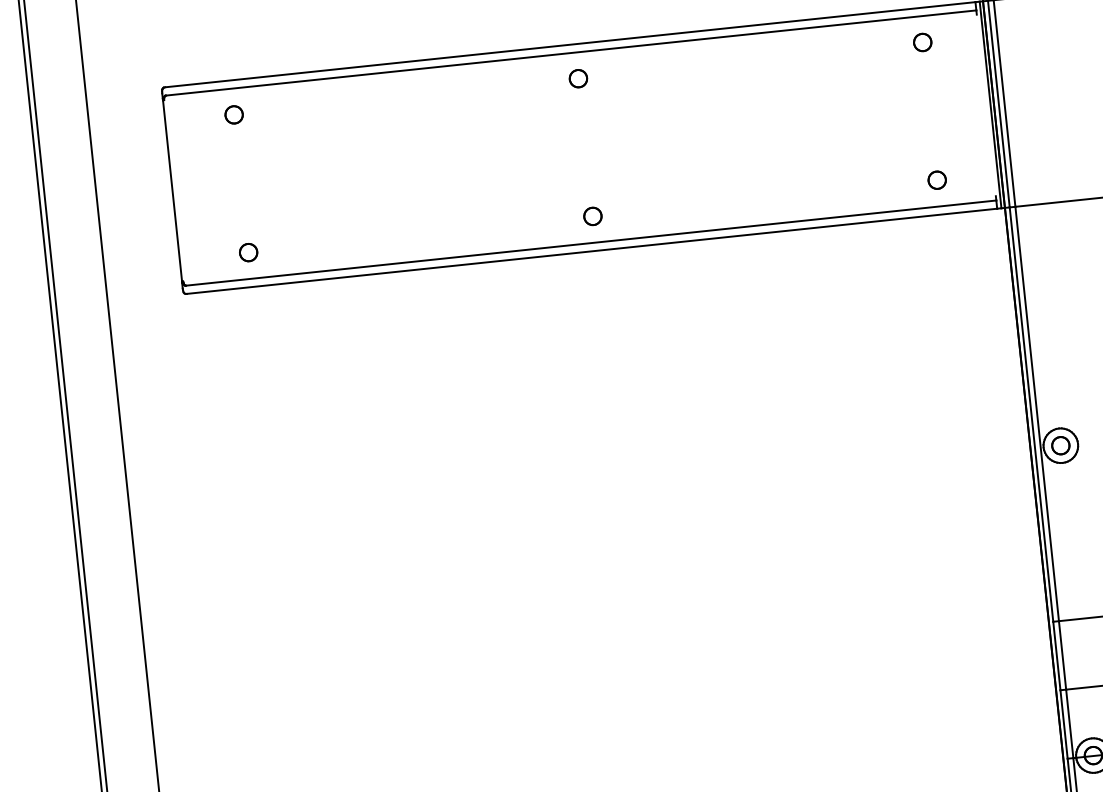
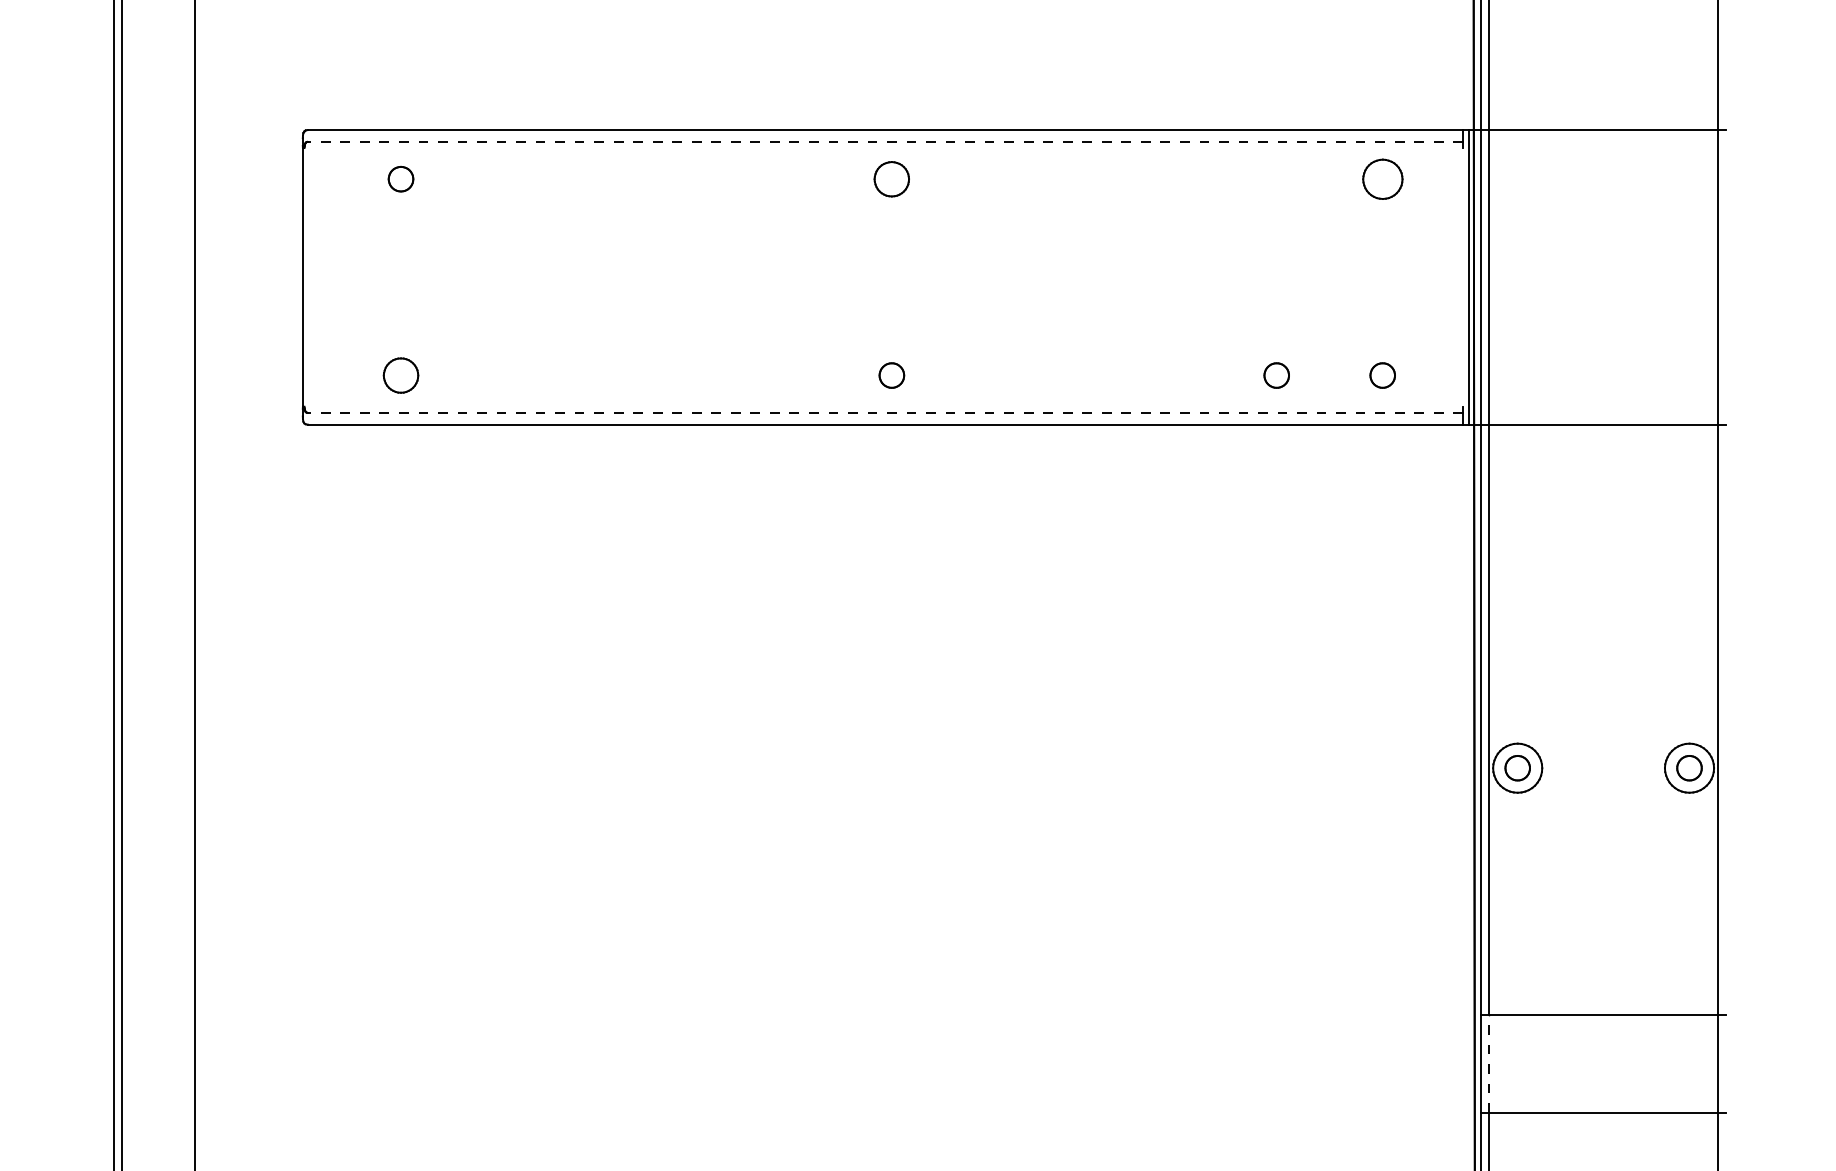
part: (922, 42) -> (1382, 178), size x1.6
line: (571, 52) -> (885, 141), solid -> dashed
part: (578, 78) -> (891, 178), size x1.4
part: (862, 188) -> (1276, 375), added
line: (591, 242) -> (885, 412), solid -> dashed
part: (248, 252) -> (400, 375), size x1.4
line: (1062, 655) -> (1489, 1064), solid -> dashed

